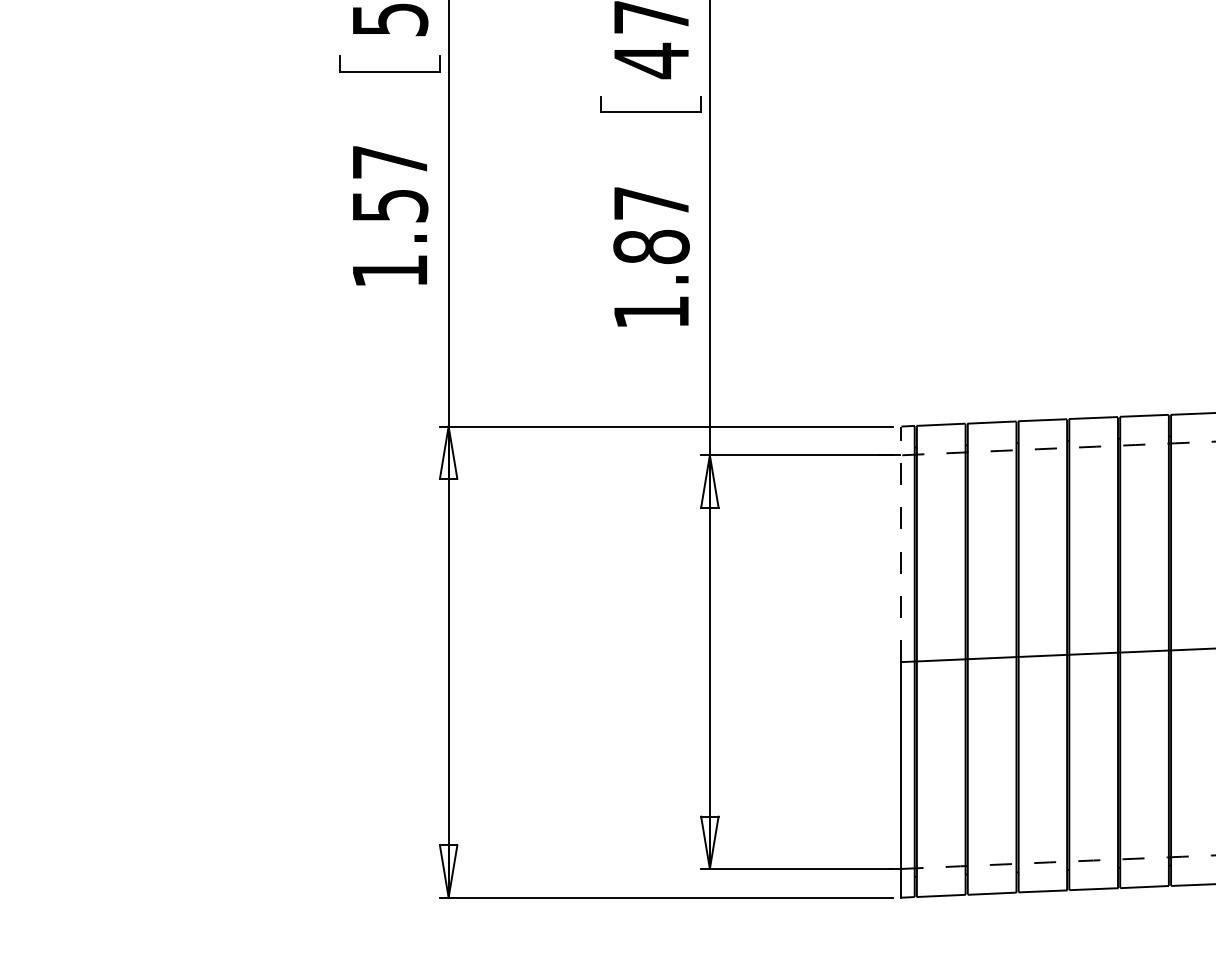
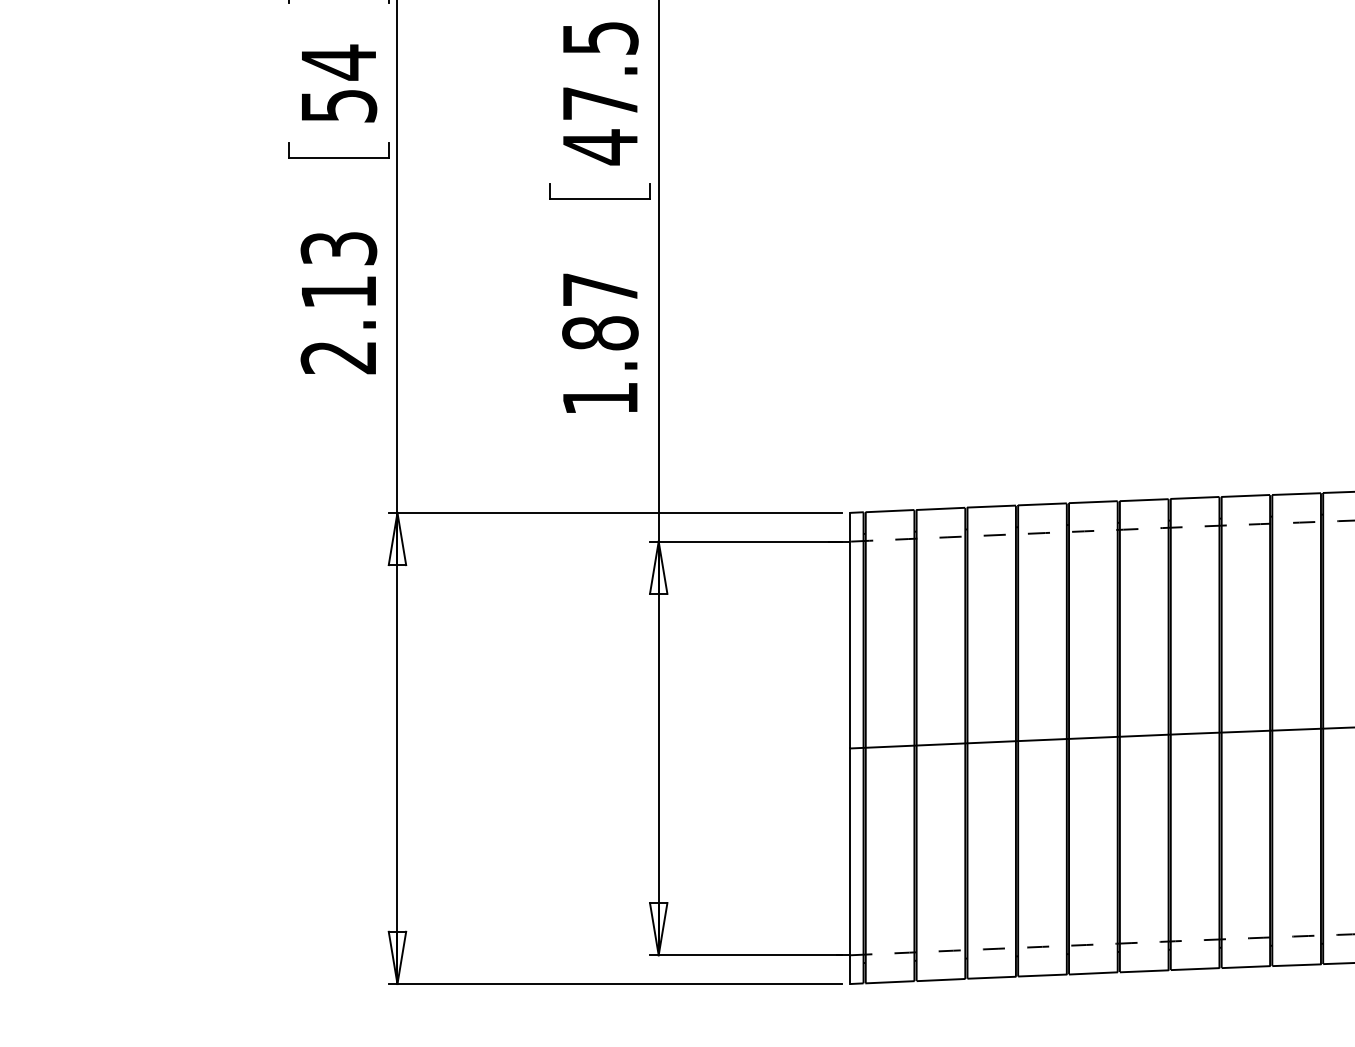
text: (389, 217) -> (338, 303), 1.57 -> 2.13
line: (901, 544) -> (850, 630), dashed -> solid

